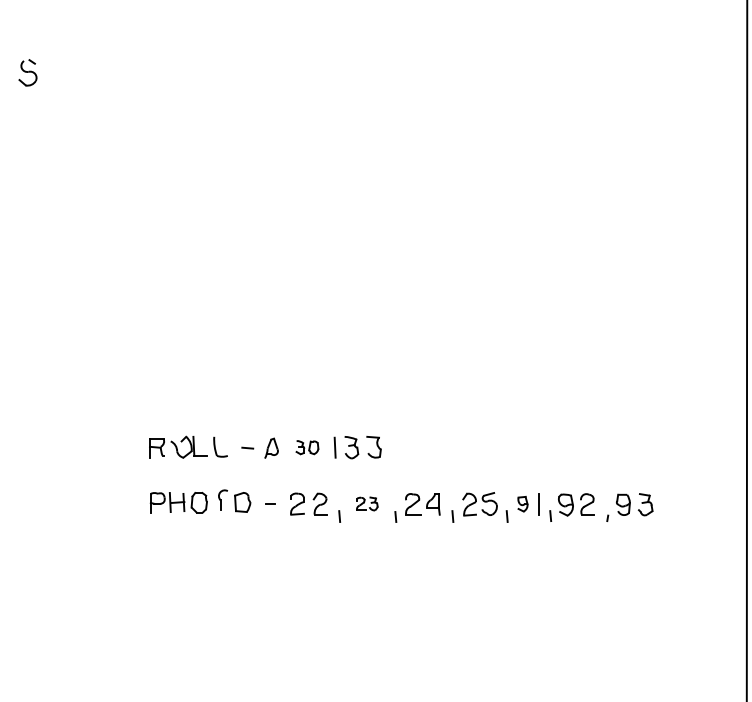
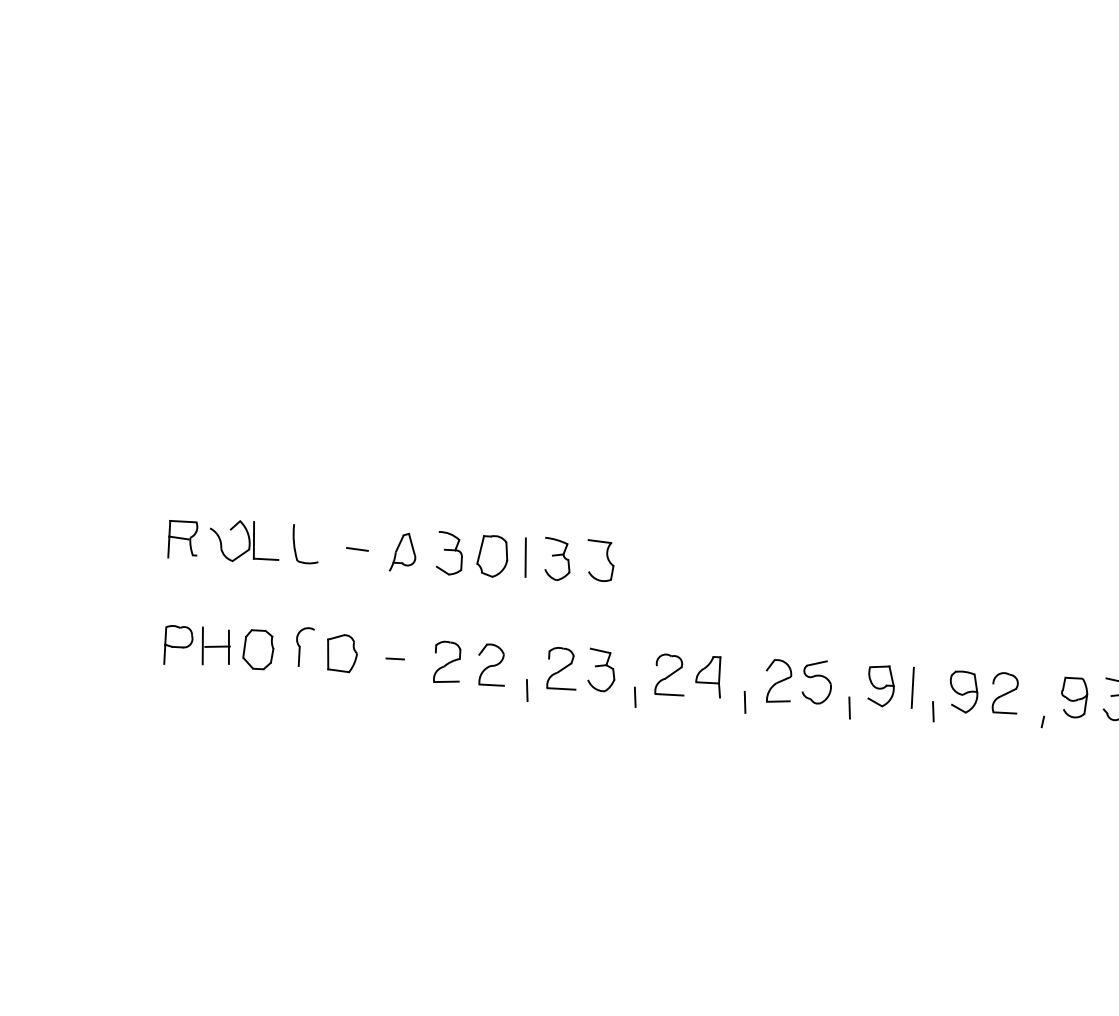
part: (307, 447) -> (472, 554), size x1.67
part: (367, 503) -> (582, 668), size x1.67
part: (522, 503) -> (880, 684), size x1.43

